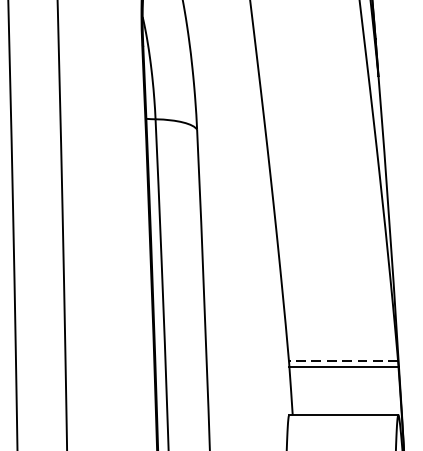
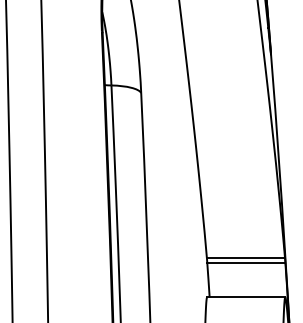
line: (342, 360) -> (245, 258), dashed -> solid

